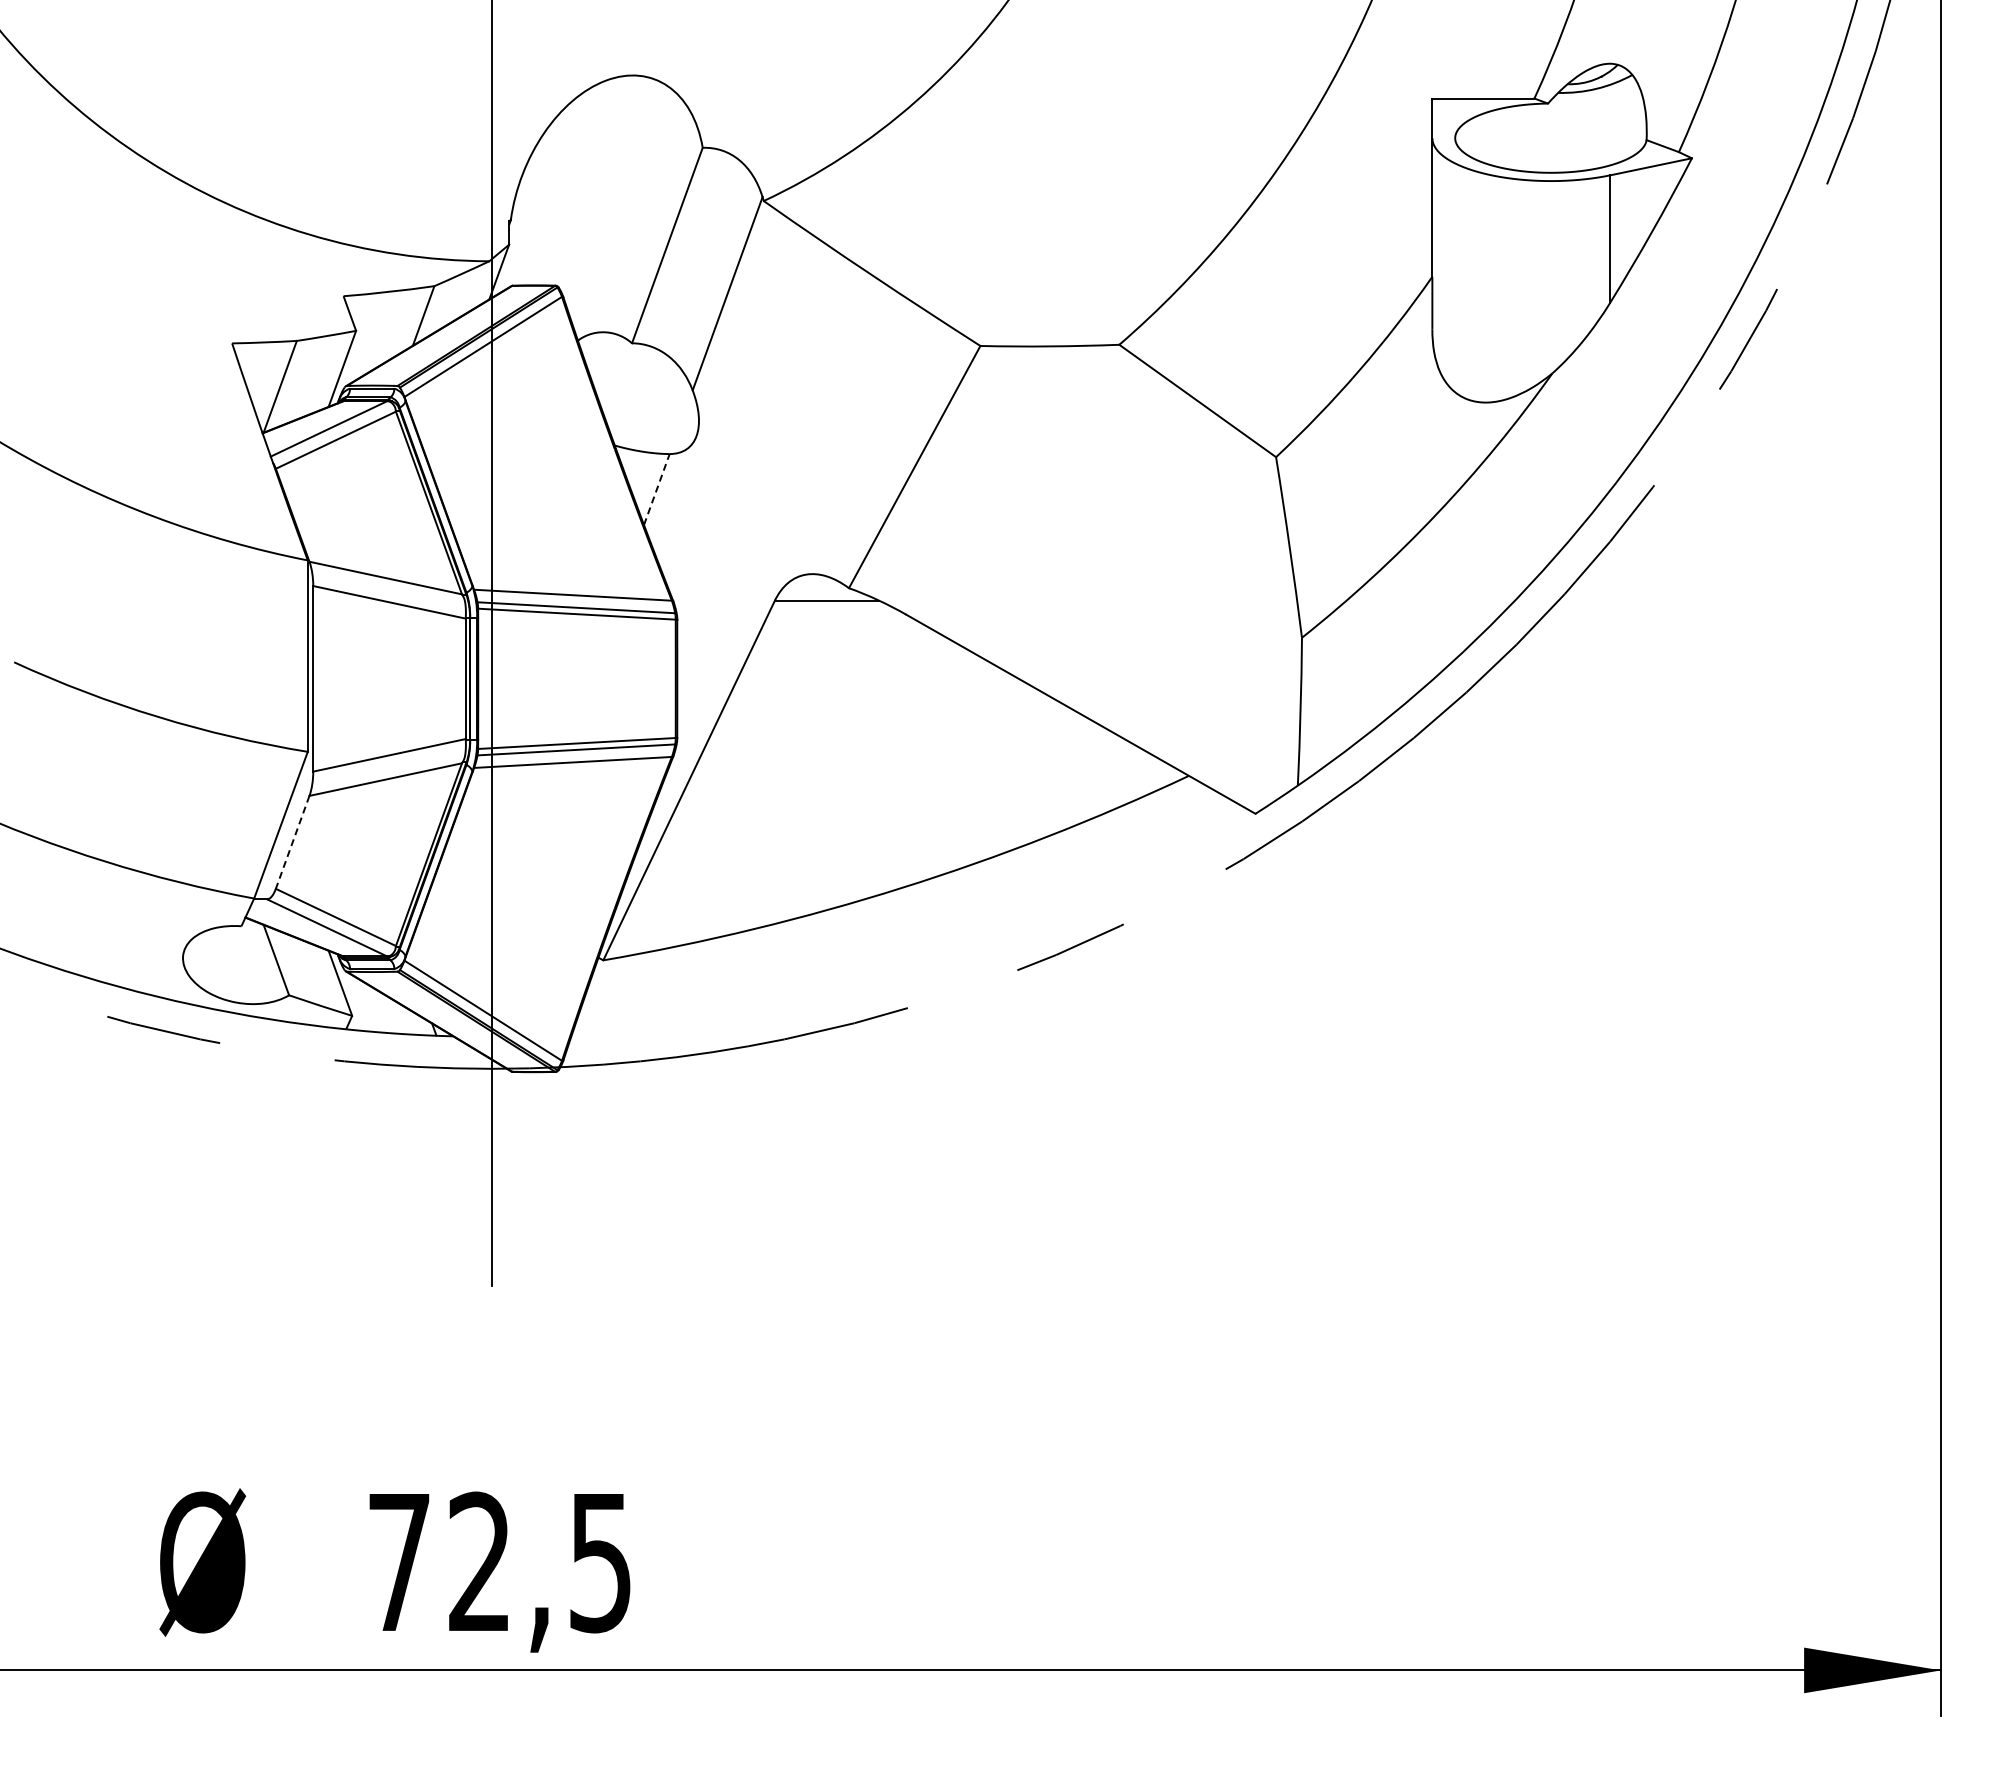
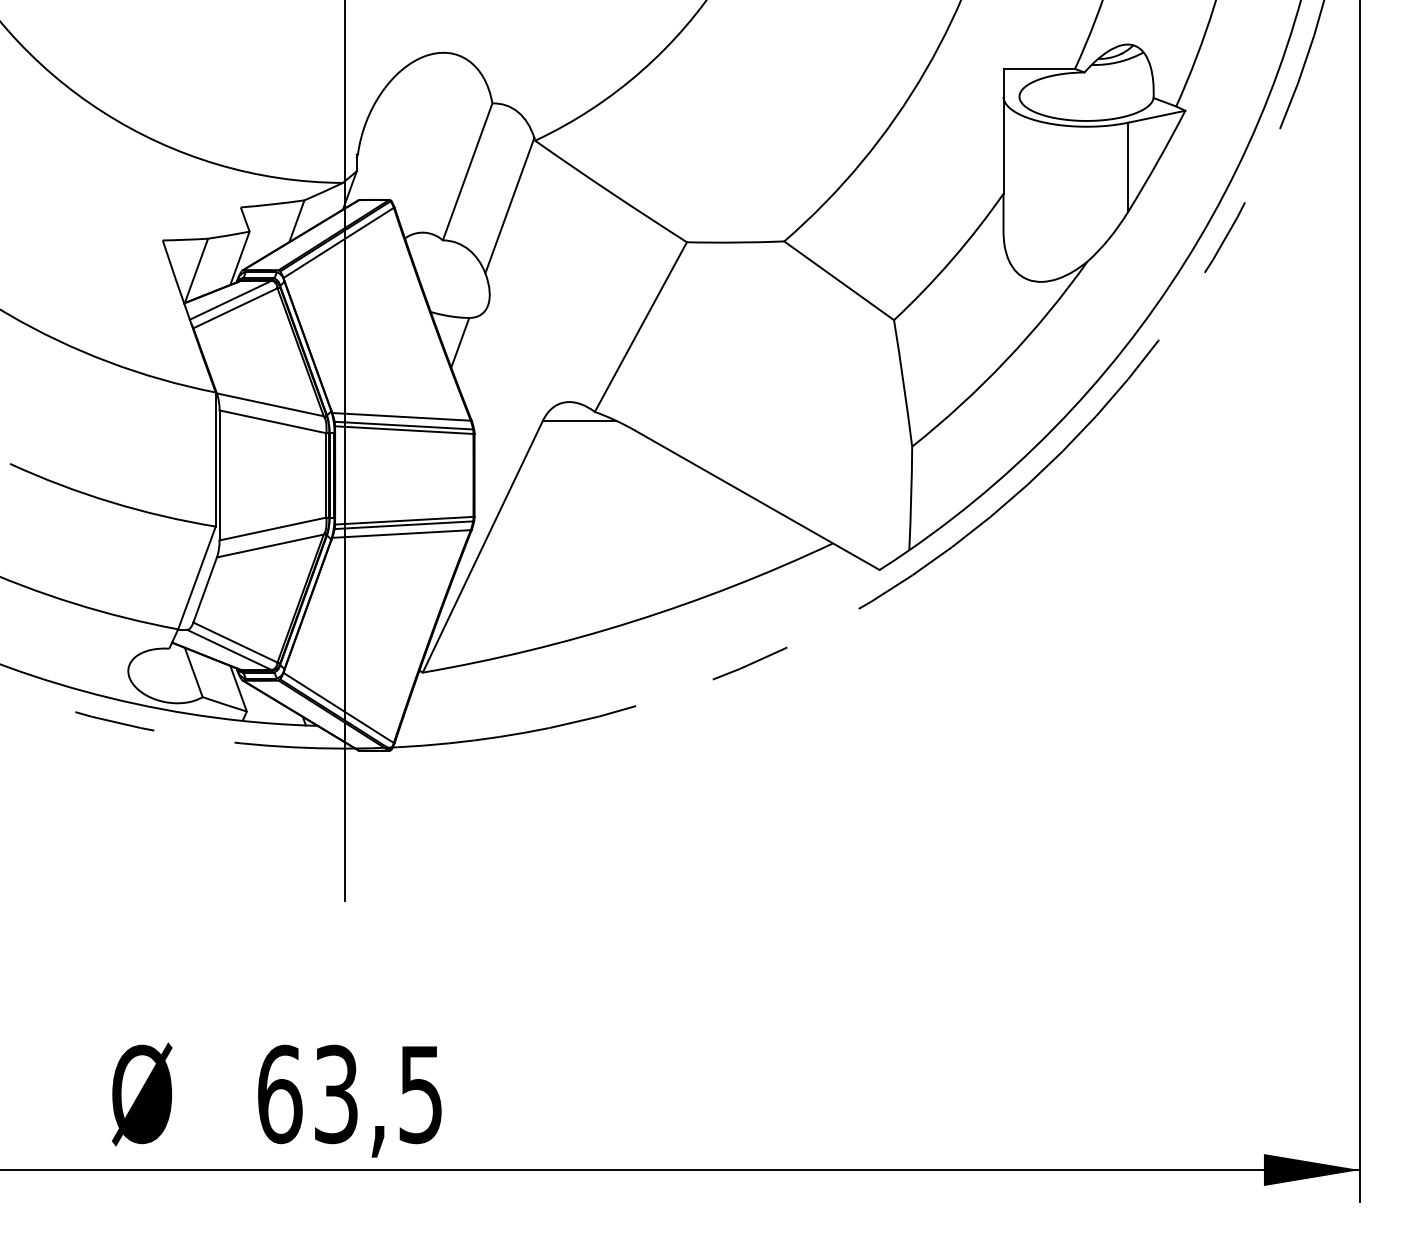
line: (656, 489) -> (460, 342), dashed -> solid
line: (292, 842) -> (205, 590), dashed -> solid
text: (439, 1562) -> (308, 1094), 72,5 -> 63,5

